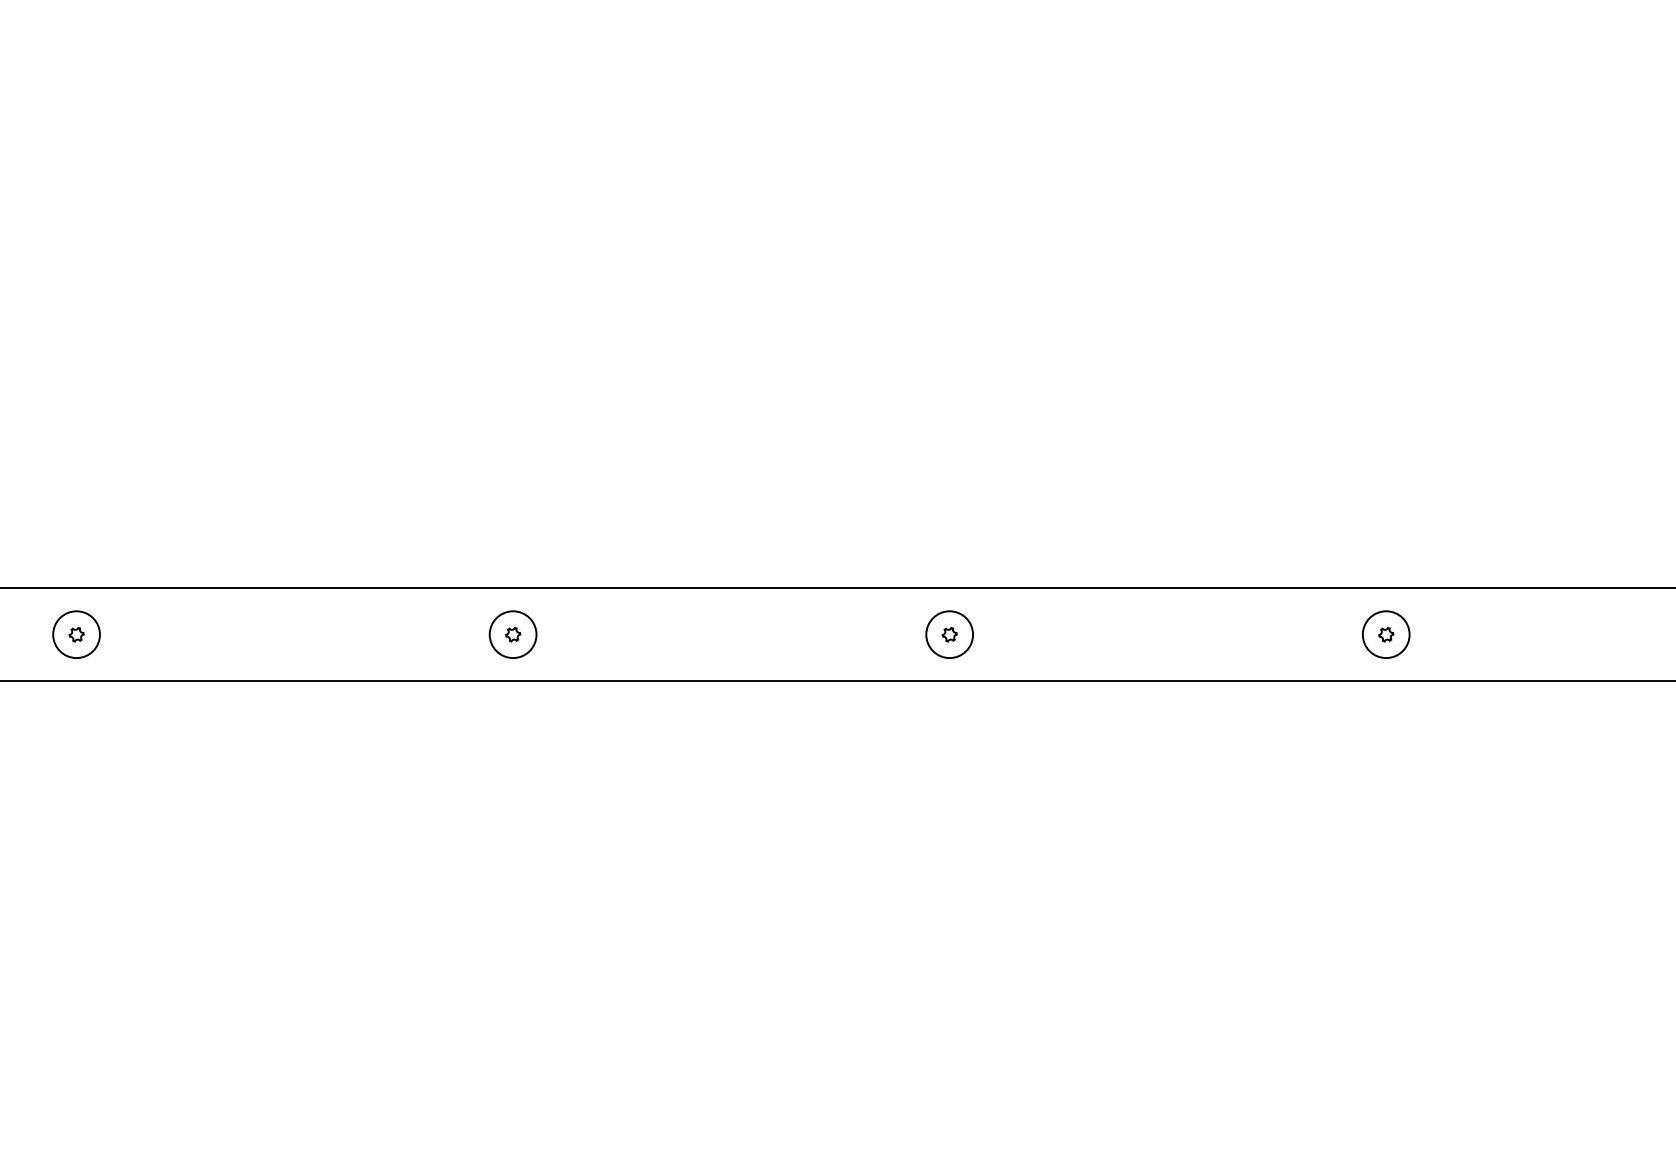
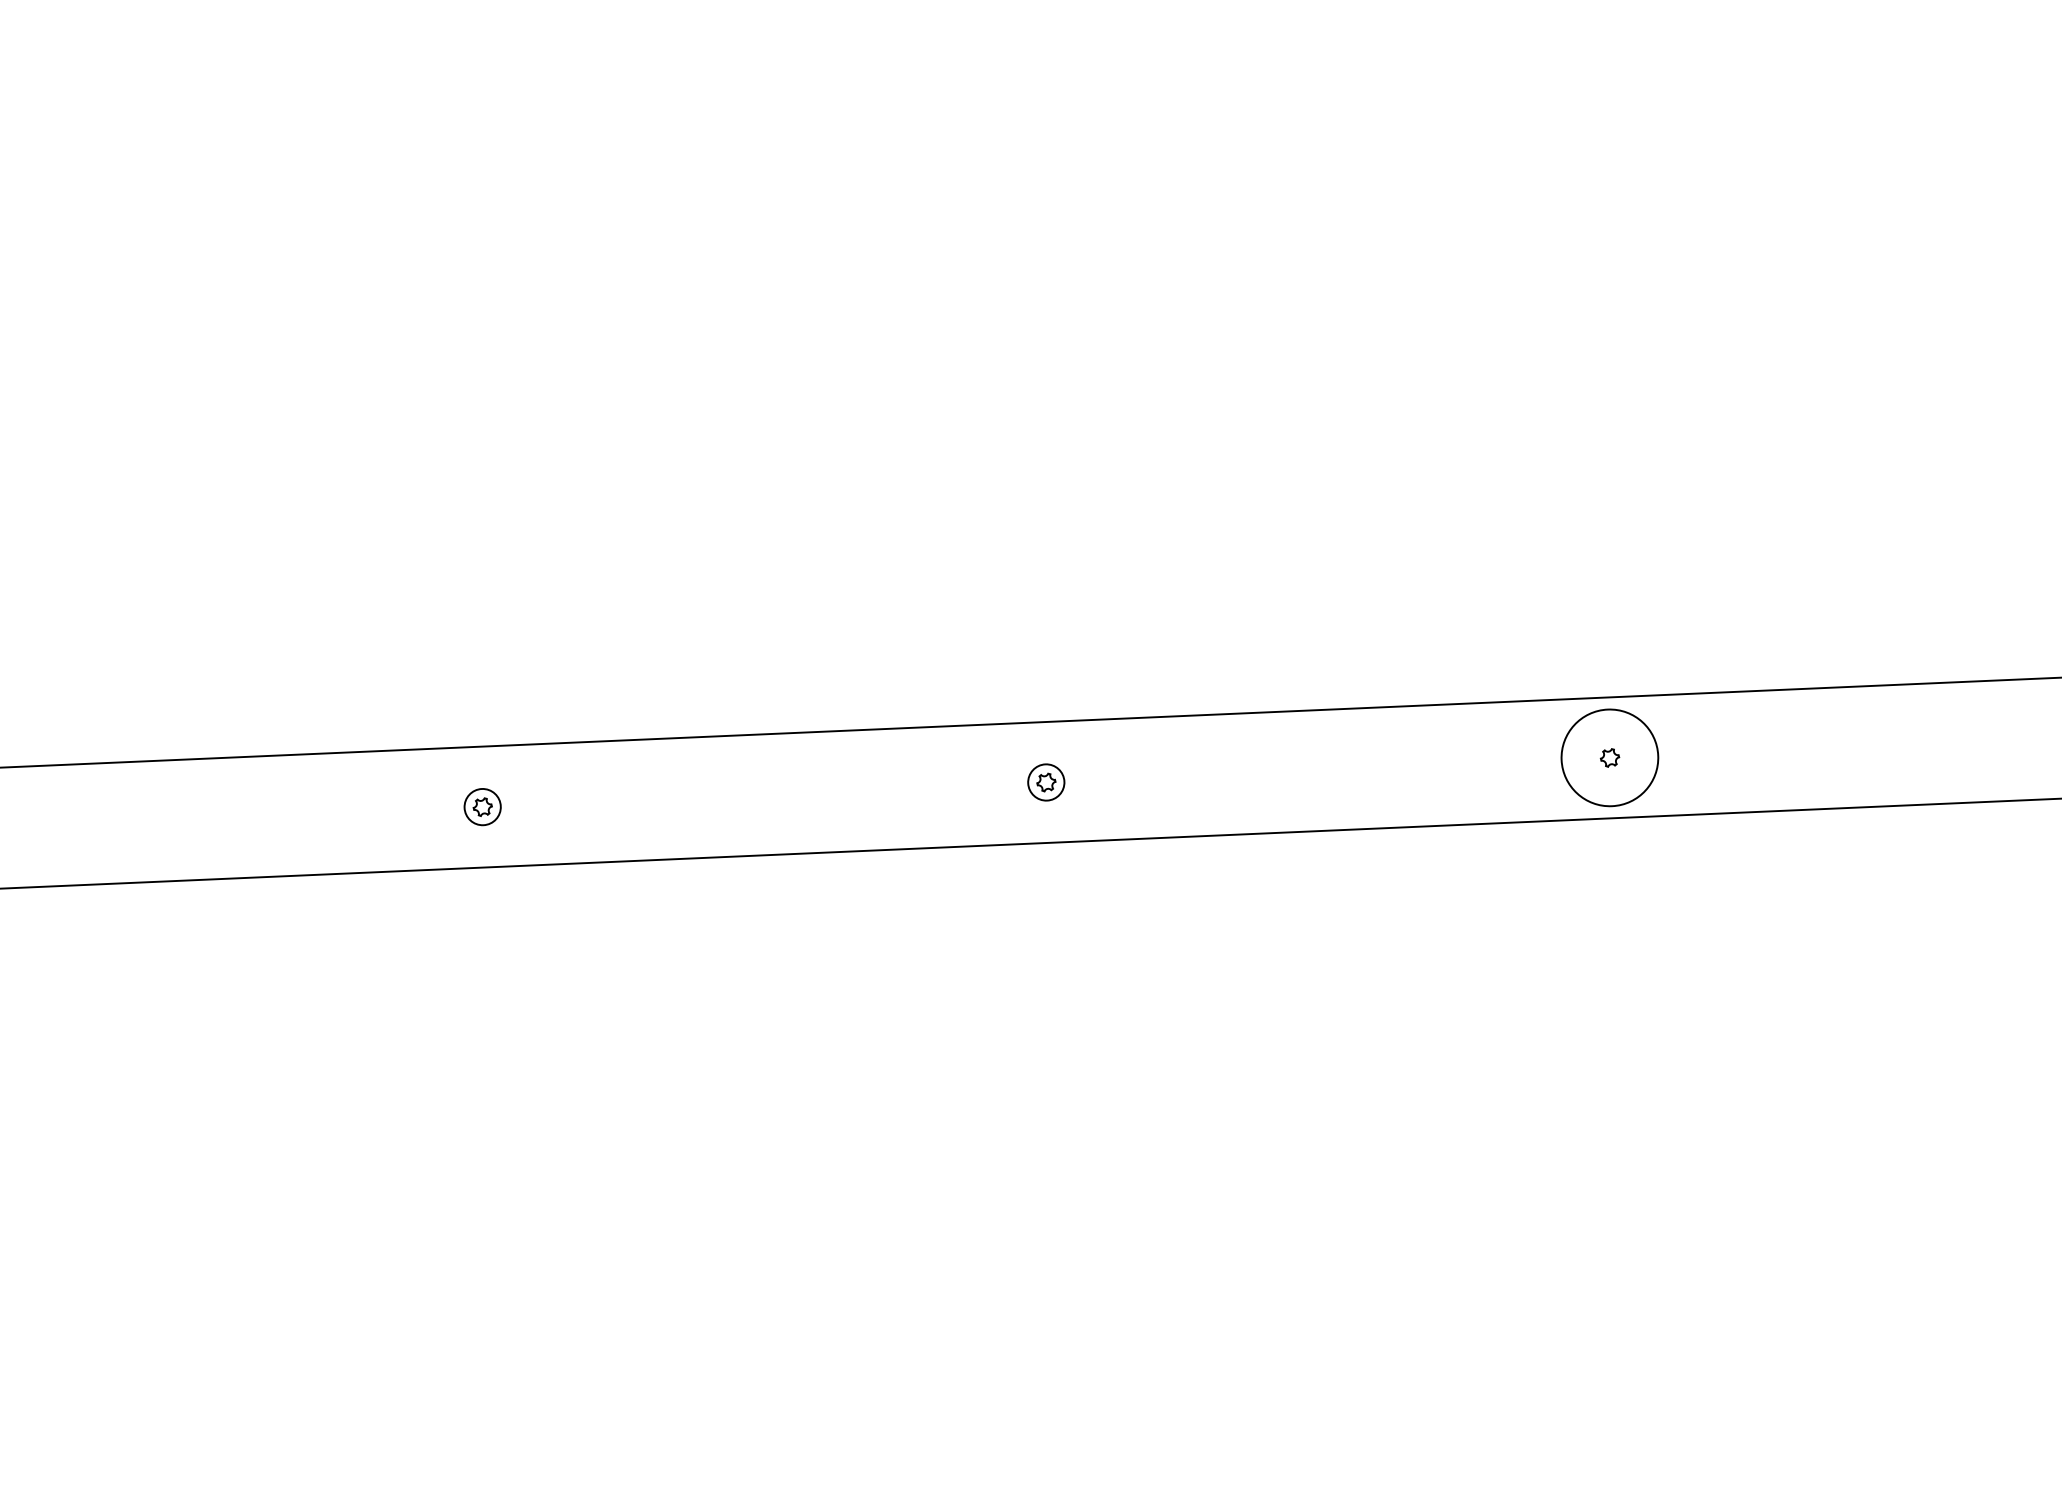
circle: (512, 634) -> (481, 806), size x0.6
circle: (949, 634) -> (1046, 782), size x0.6
circle: (1385, 634) -> (1608, 757), size x1.6

